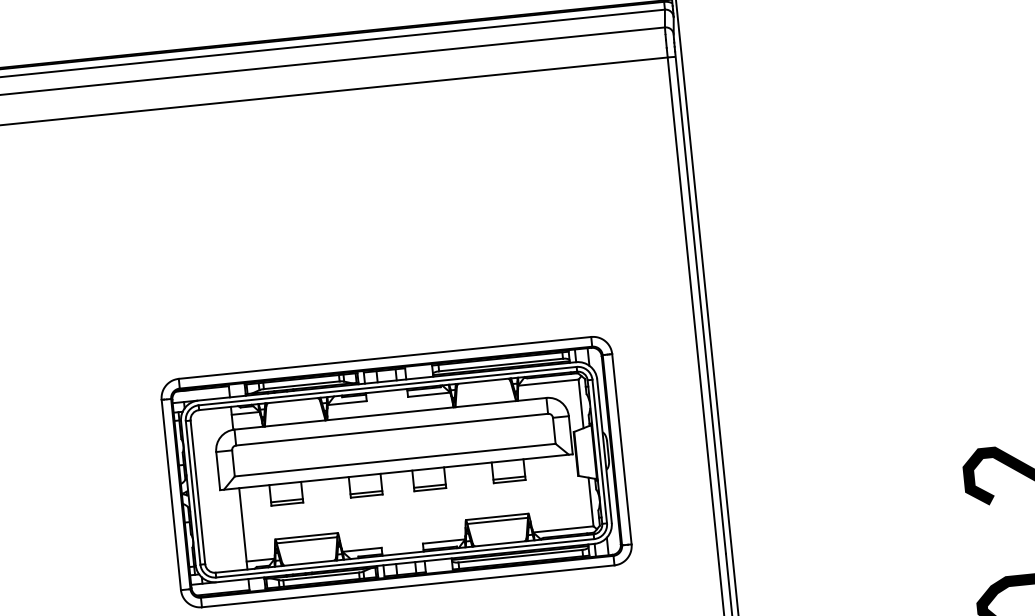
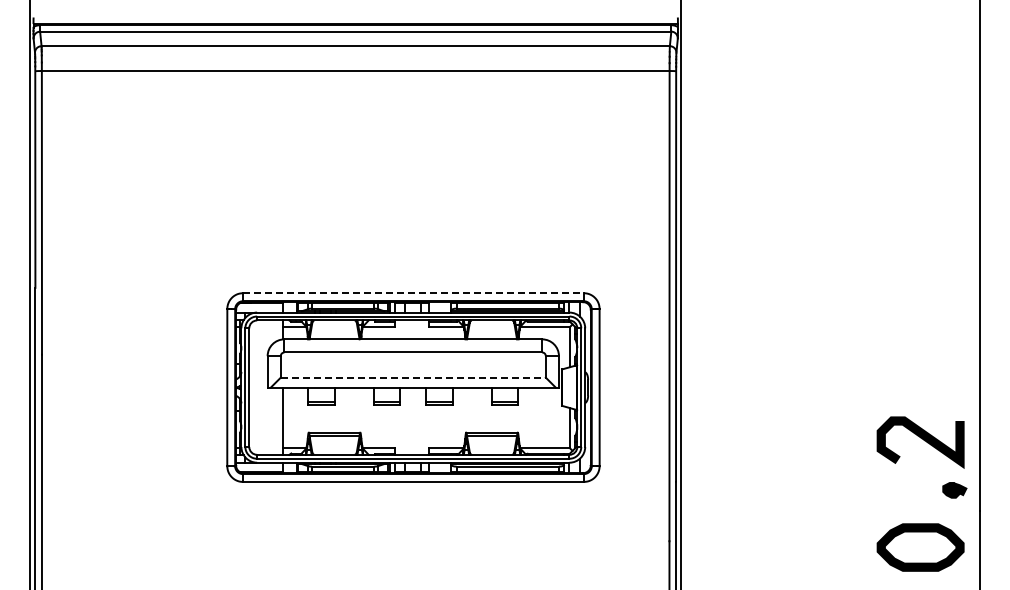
line: (385, 358) -> (413, 293), solid -> dashed
line: (395, 459) -> (413, 377), solid -> dashed

